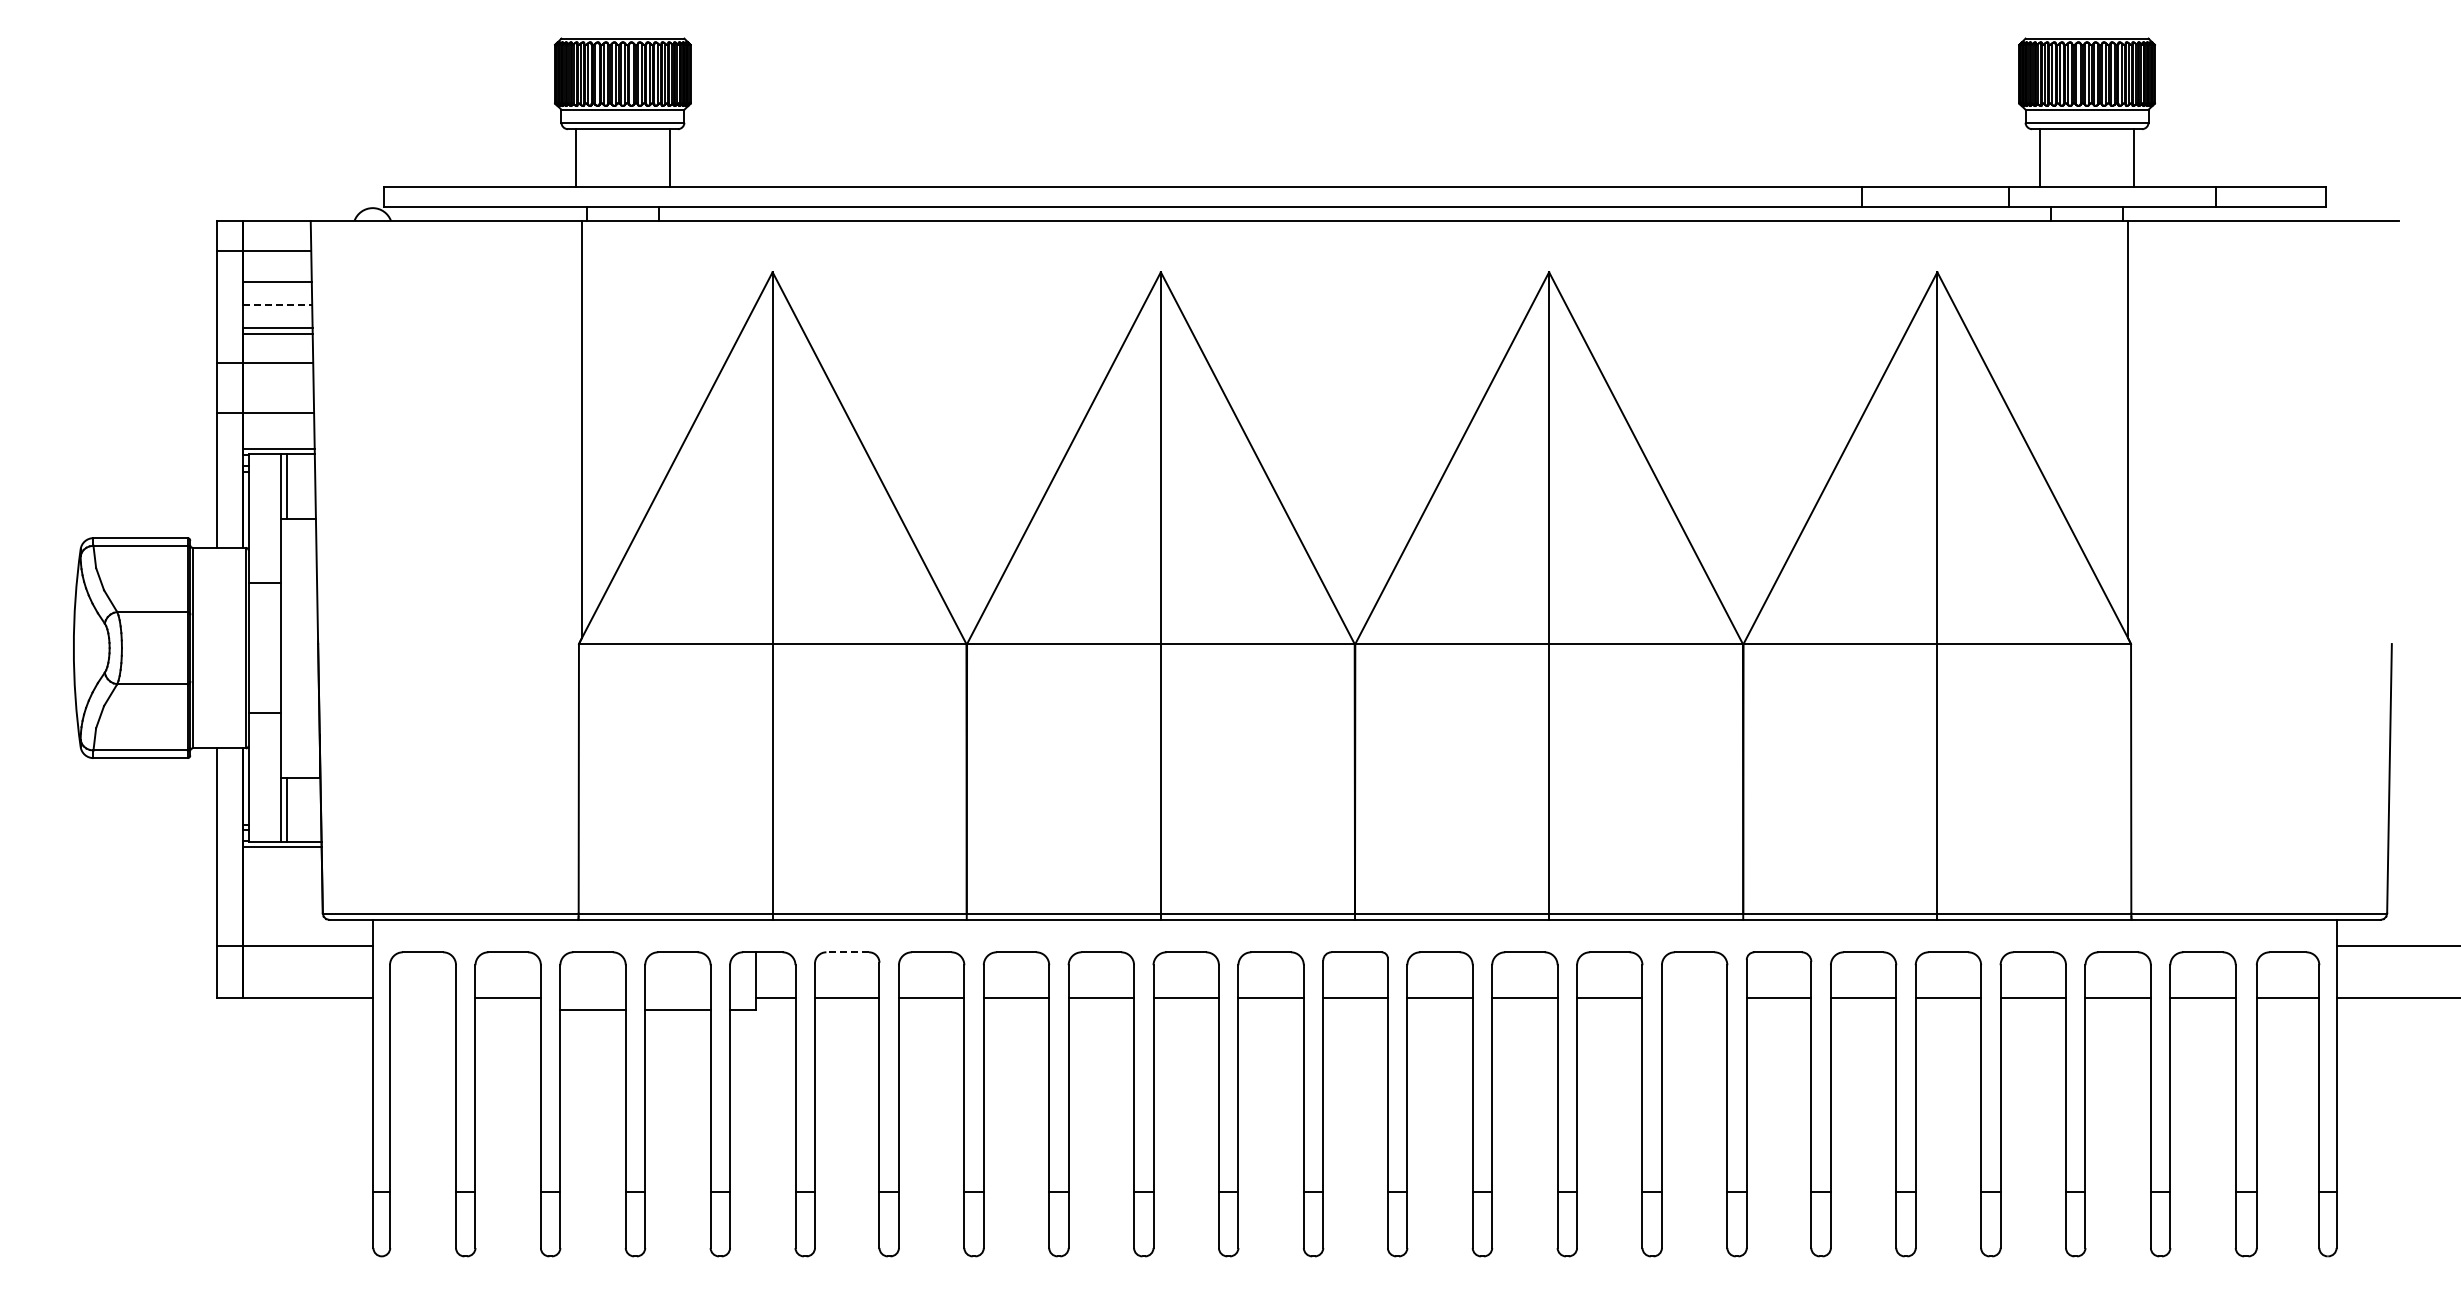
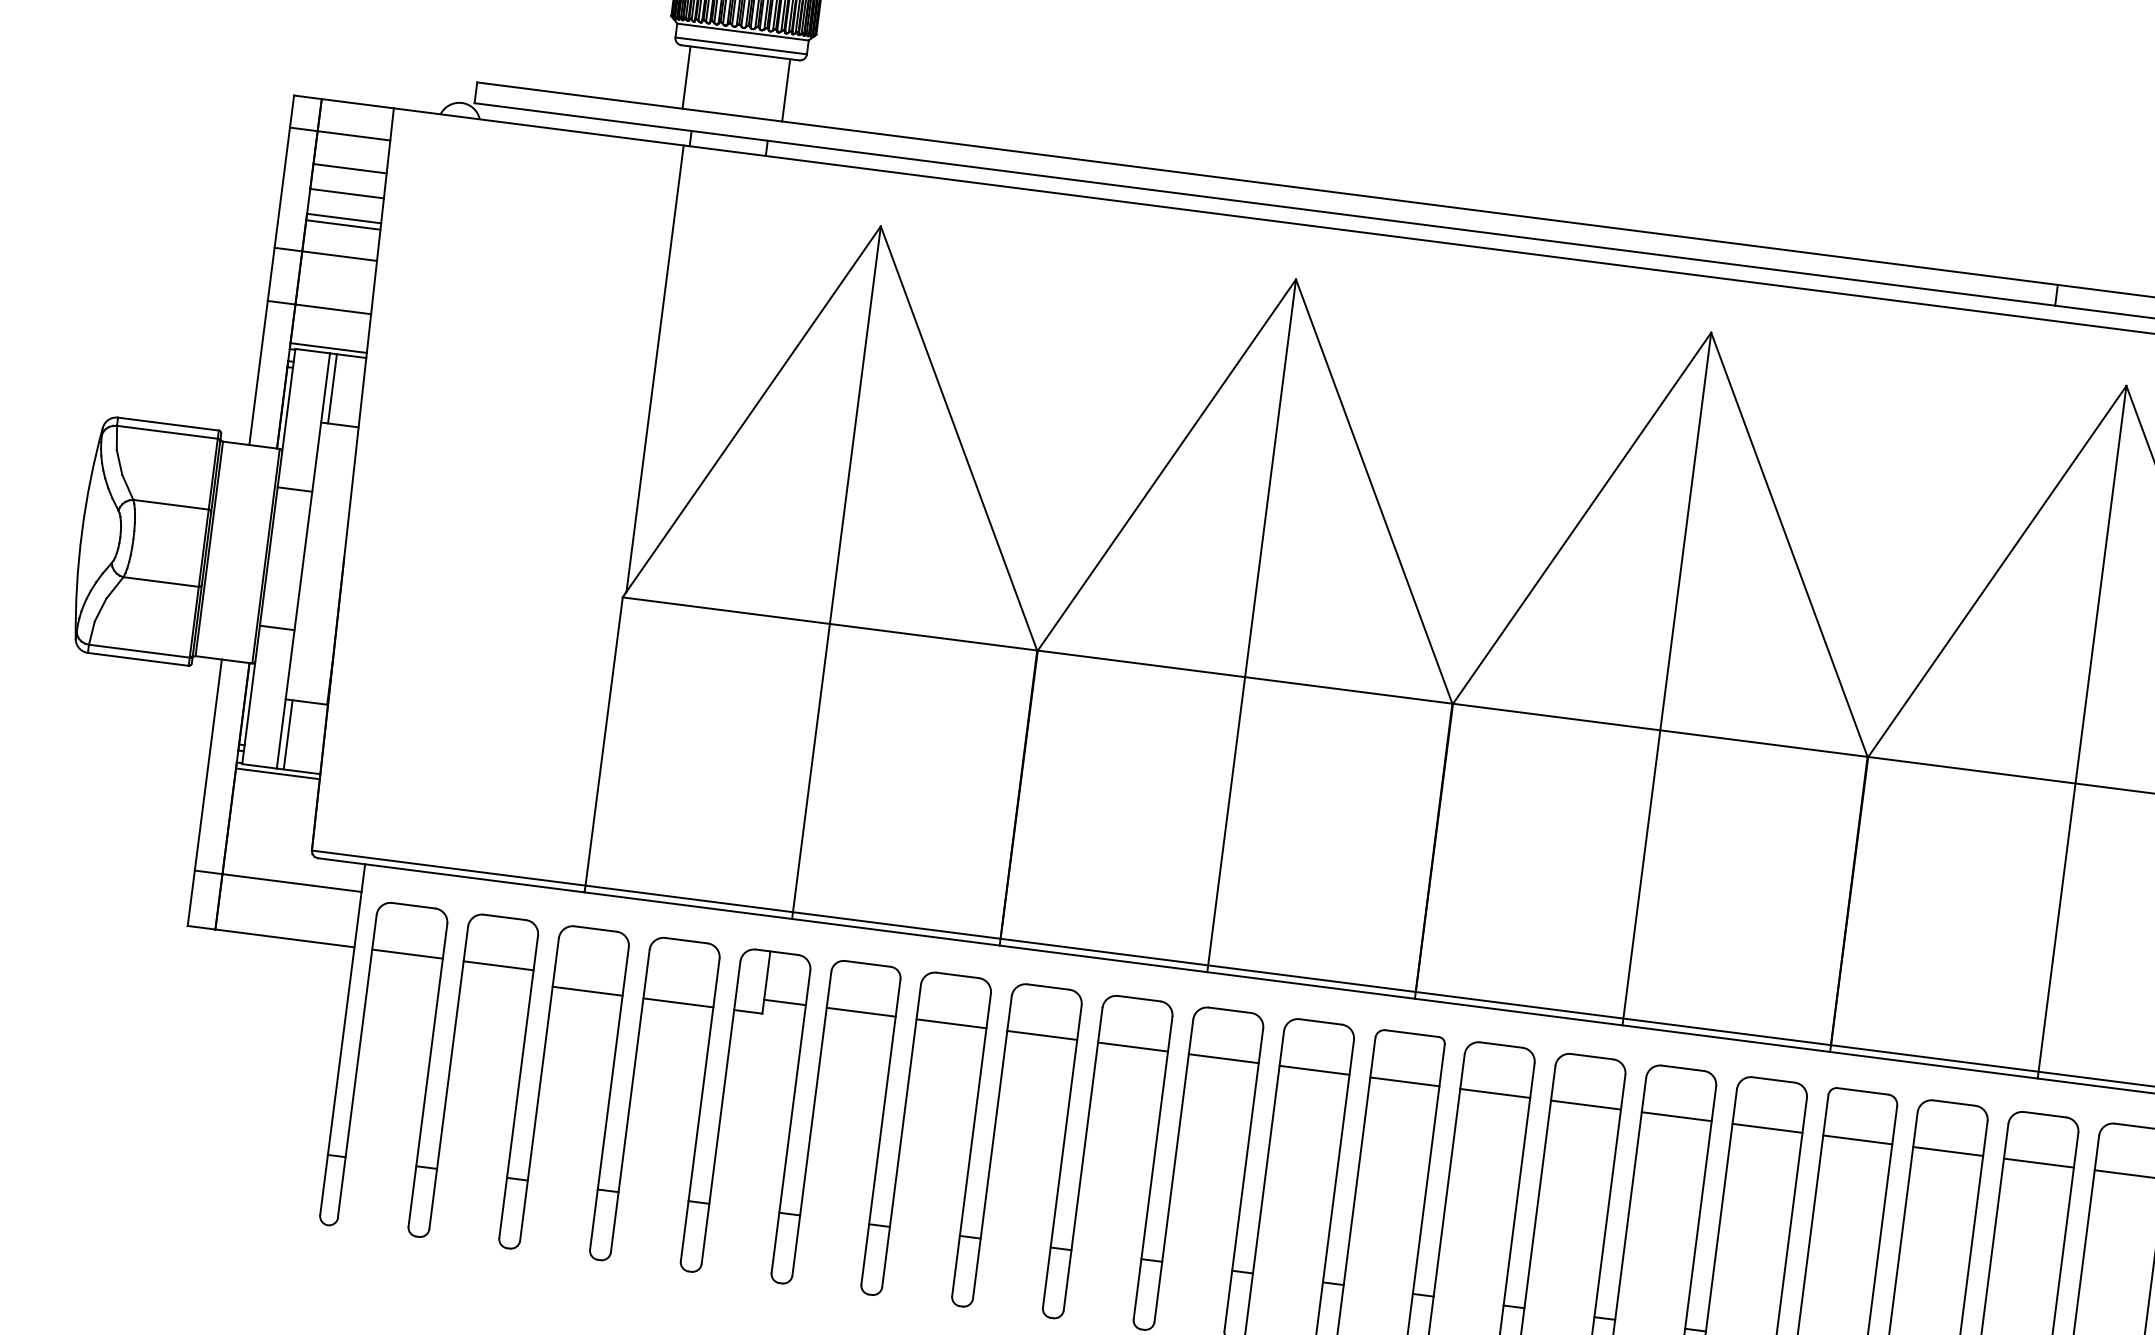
line: (278, 305) -> (347, 194), dashed -> solid
line: (847, 952) -> (867, 964), dashed -> solid
line: (422, 997) -> (407, 953), added
line: (1694, 997) -> (1767, 1128), added

